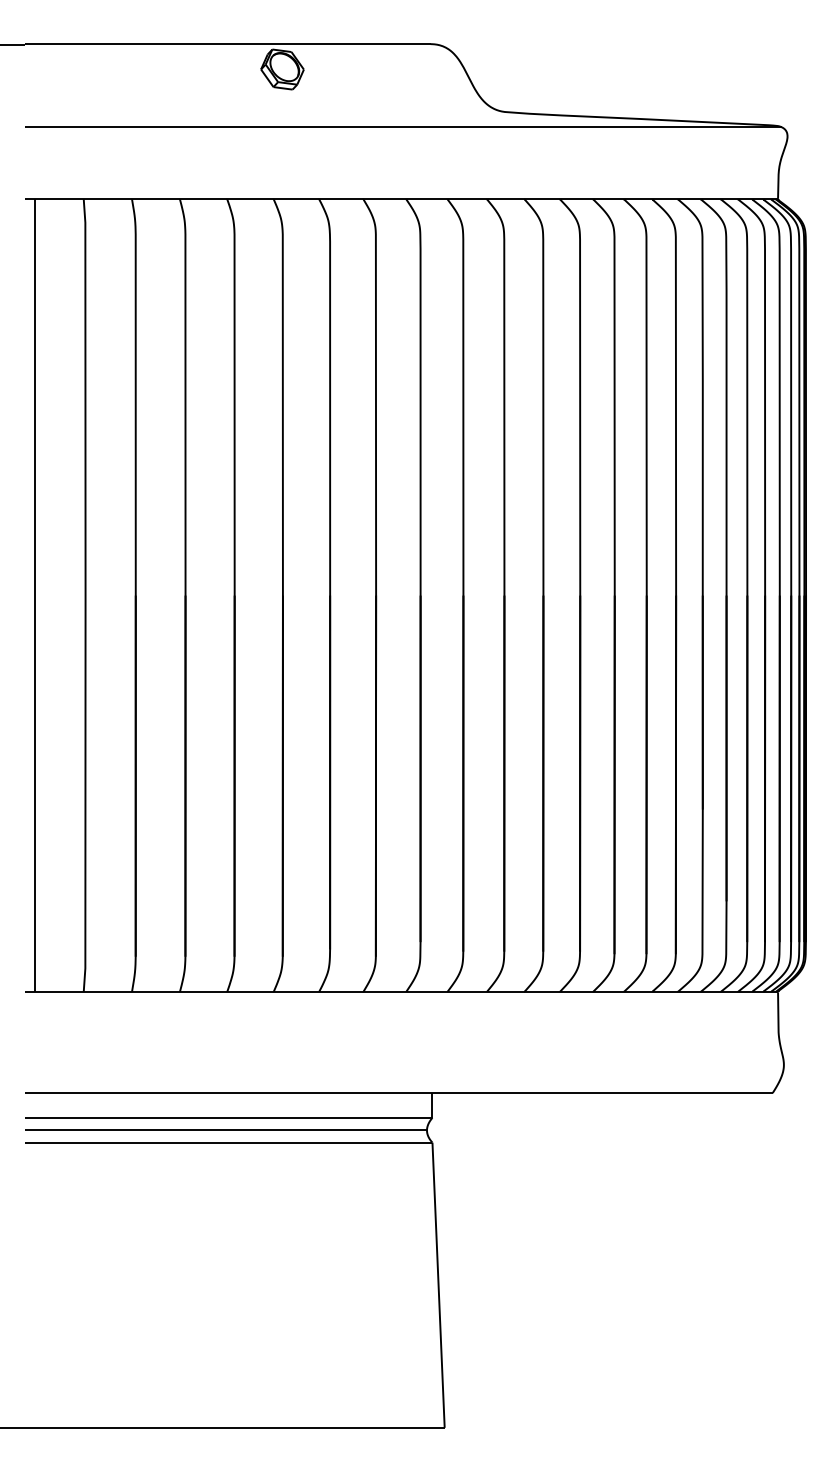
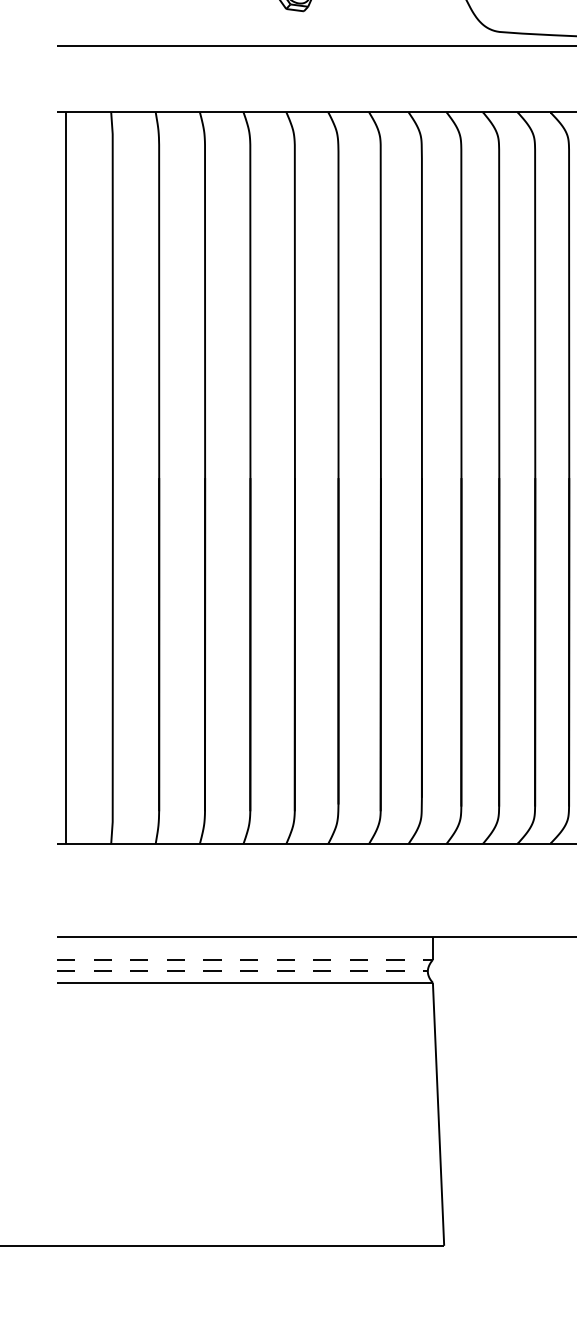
line: (228, 1117) -> (244, 959), solid -> dashed
line: (226, 1130) -> (242, 971), solid -> dashed

